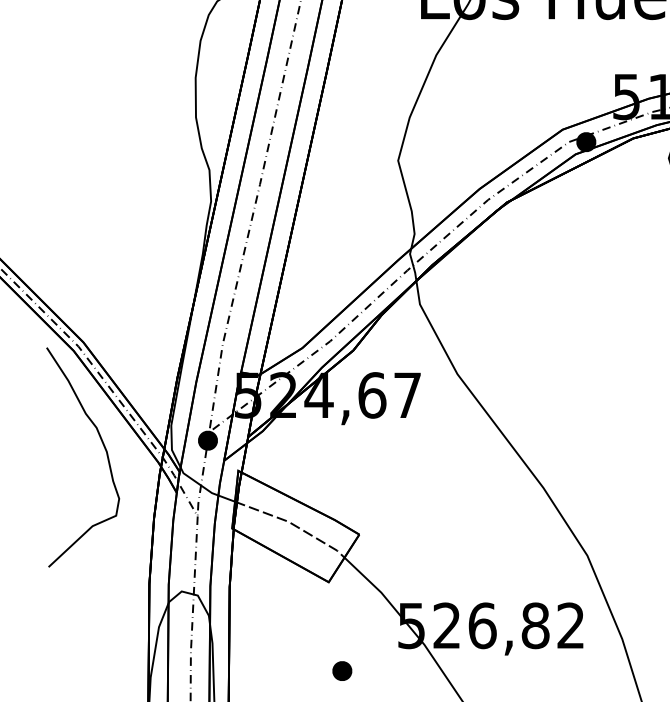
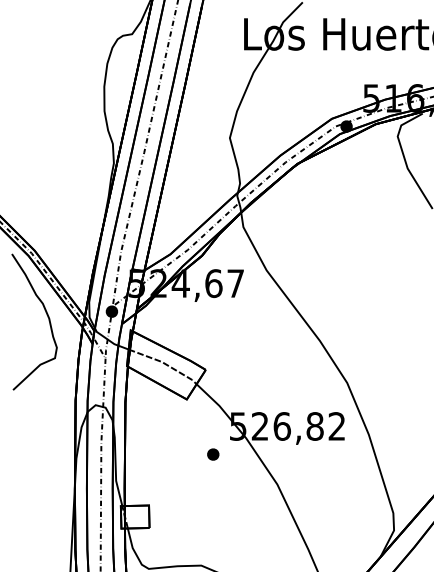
part: (342, 670) -> (213, 454), moved

